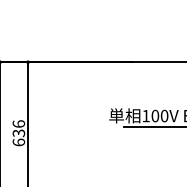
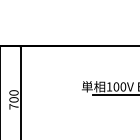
text: (18, 133) -> (13, 100), 636 -> 700

